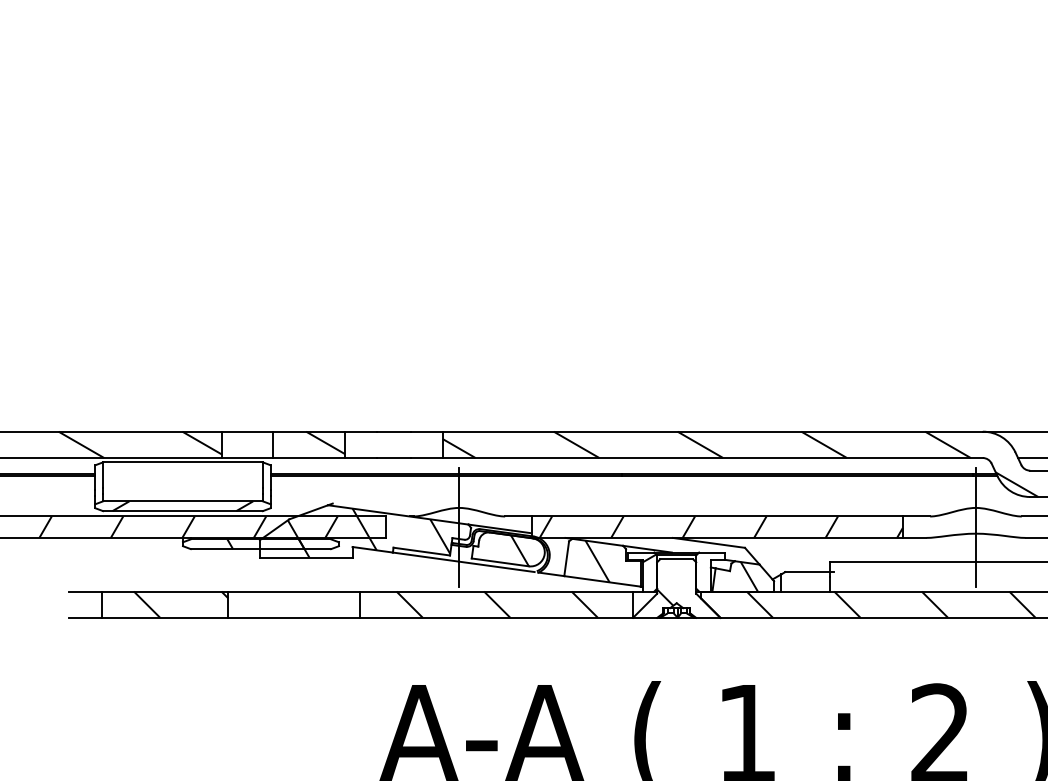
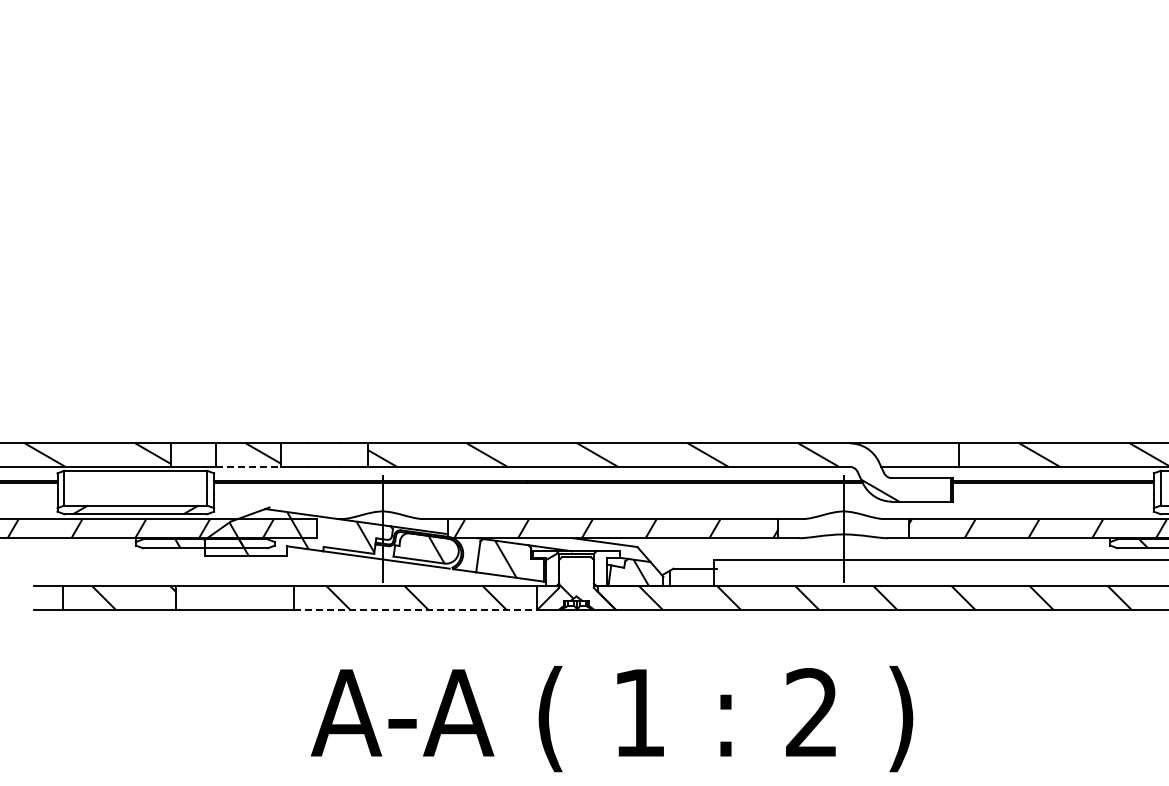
line: (310, 457) -> (249, 466), solid -> dashed
line: (496, 617) -> (415, 609), solid -> dashed

